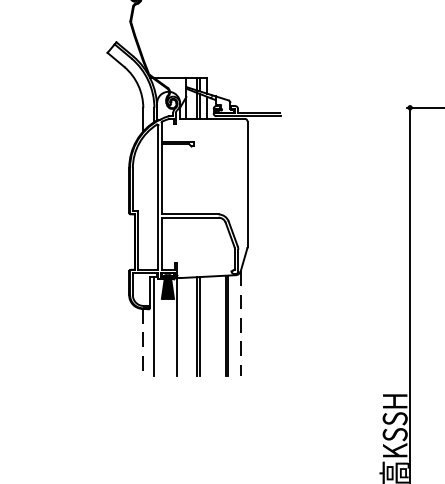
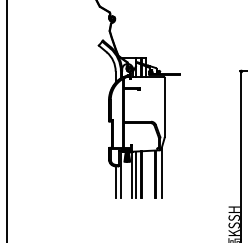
line: (240, 324) -> (161, 173), dashed -> solid
line: (185, 326) -> (135, 174), added
line: (142, 343) -> (115, 182), dashed -> solid

